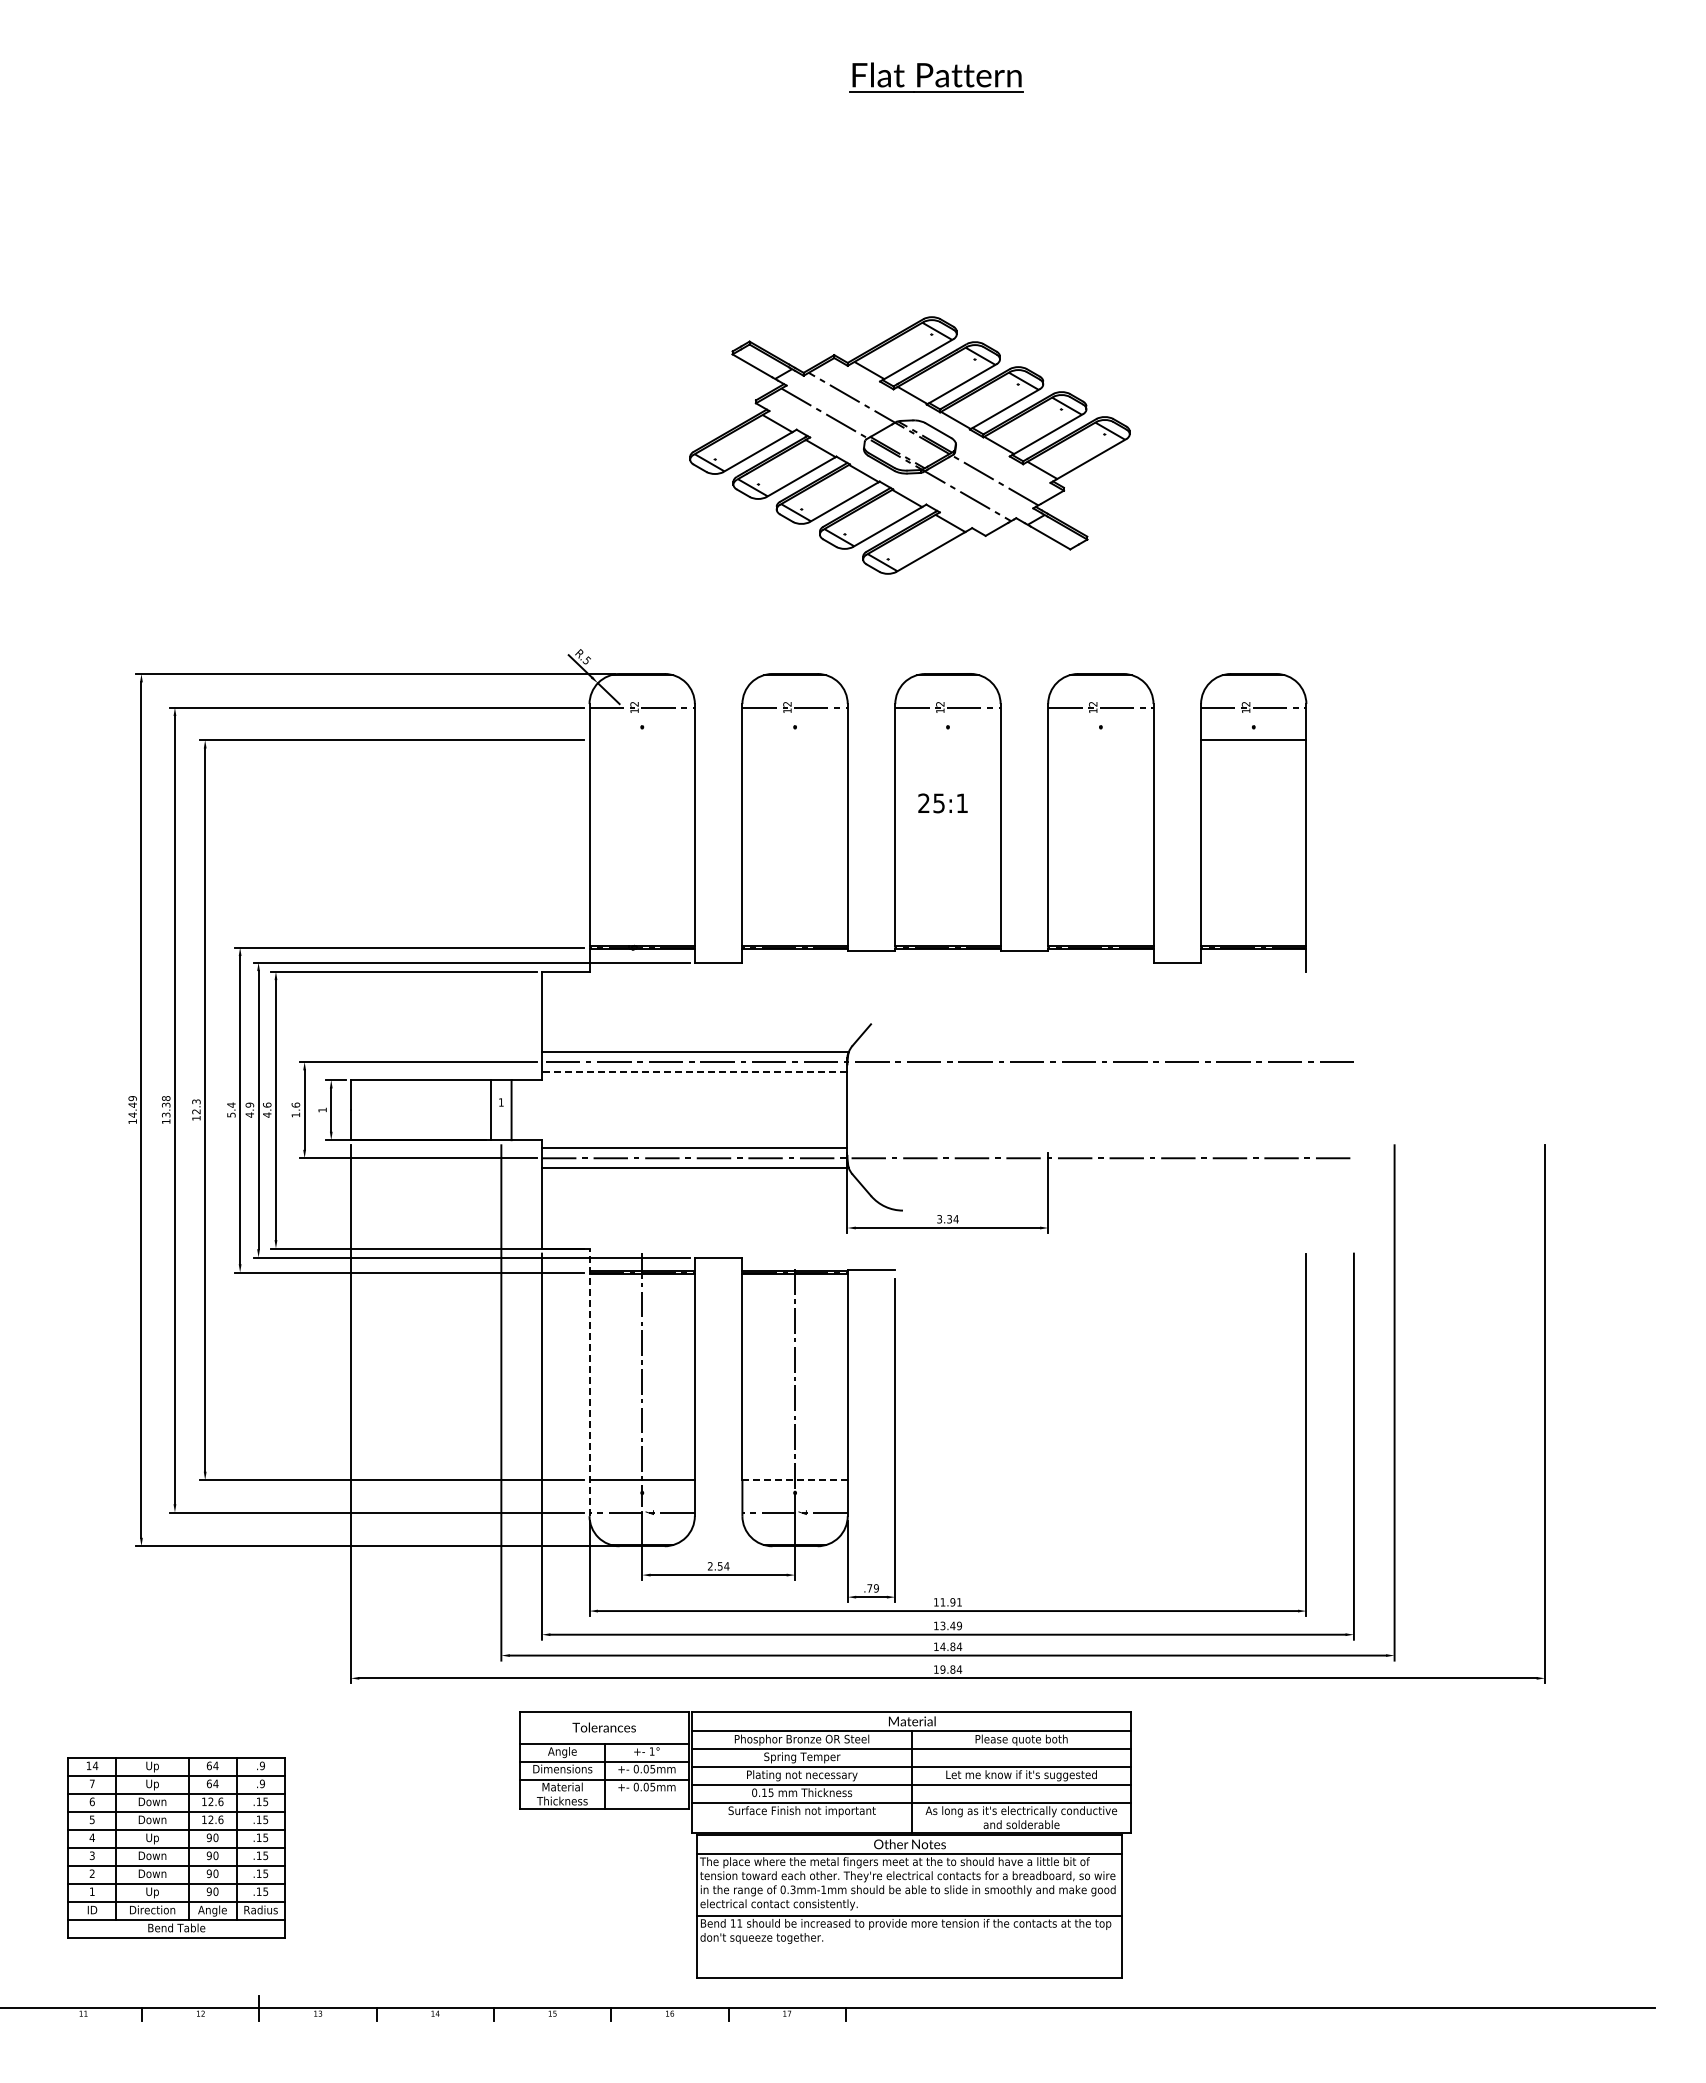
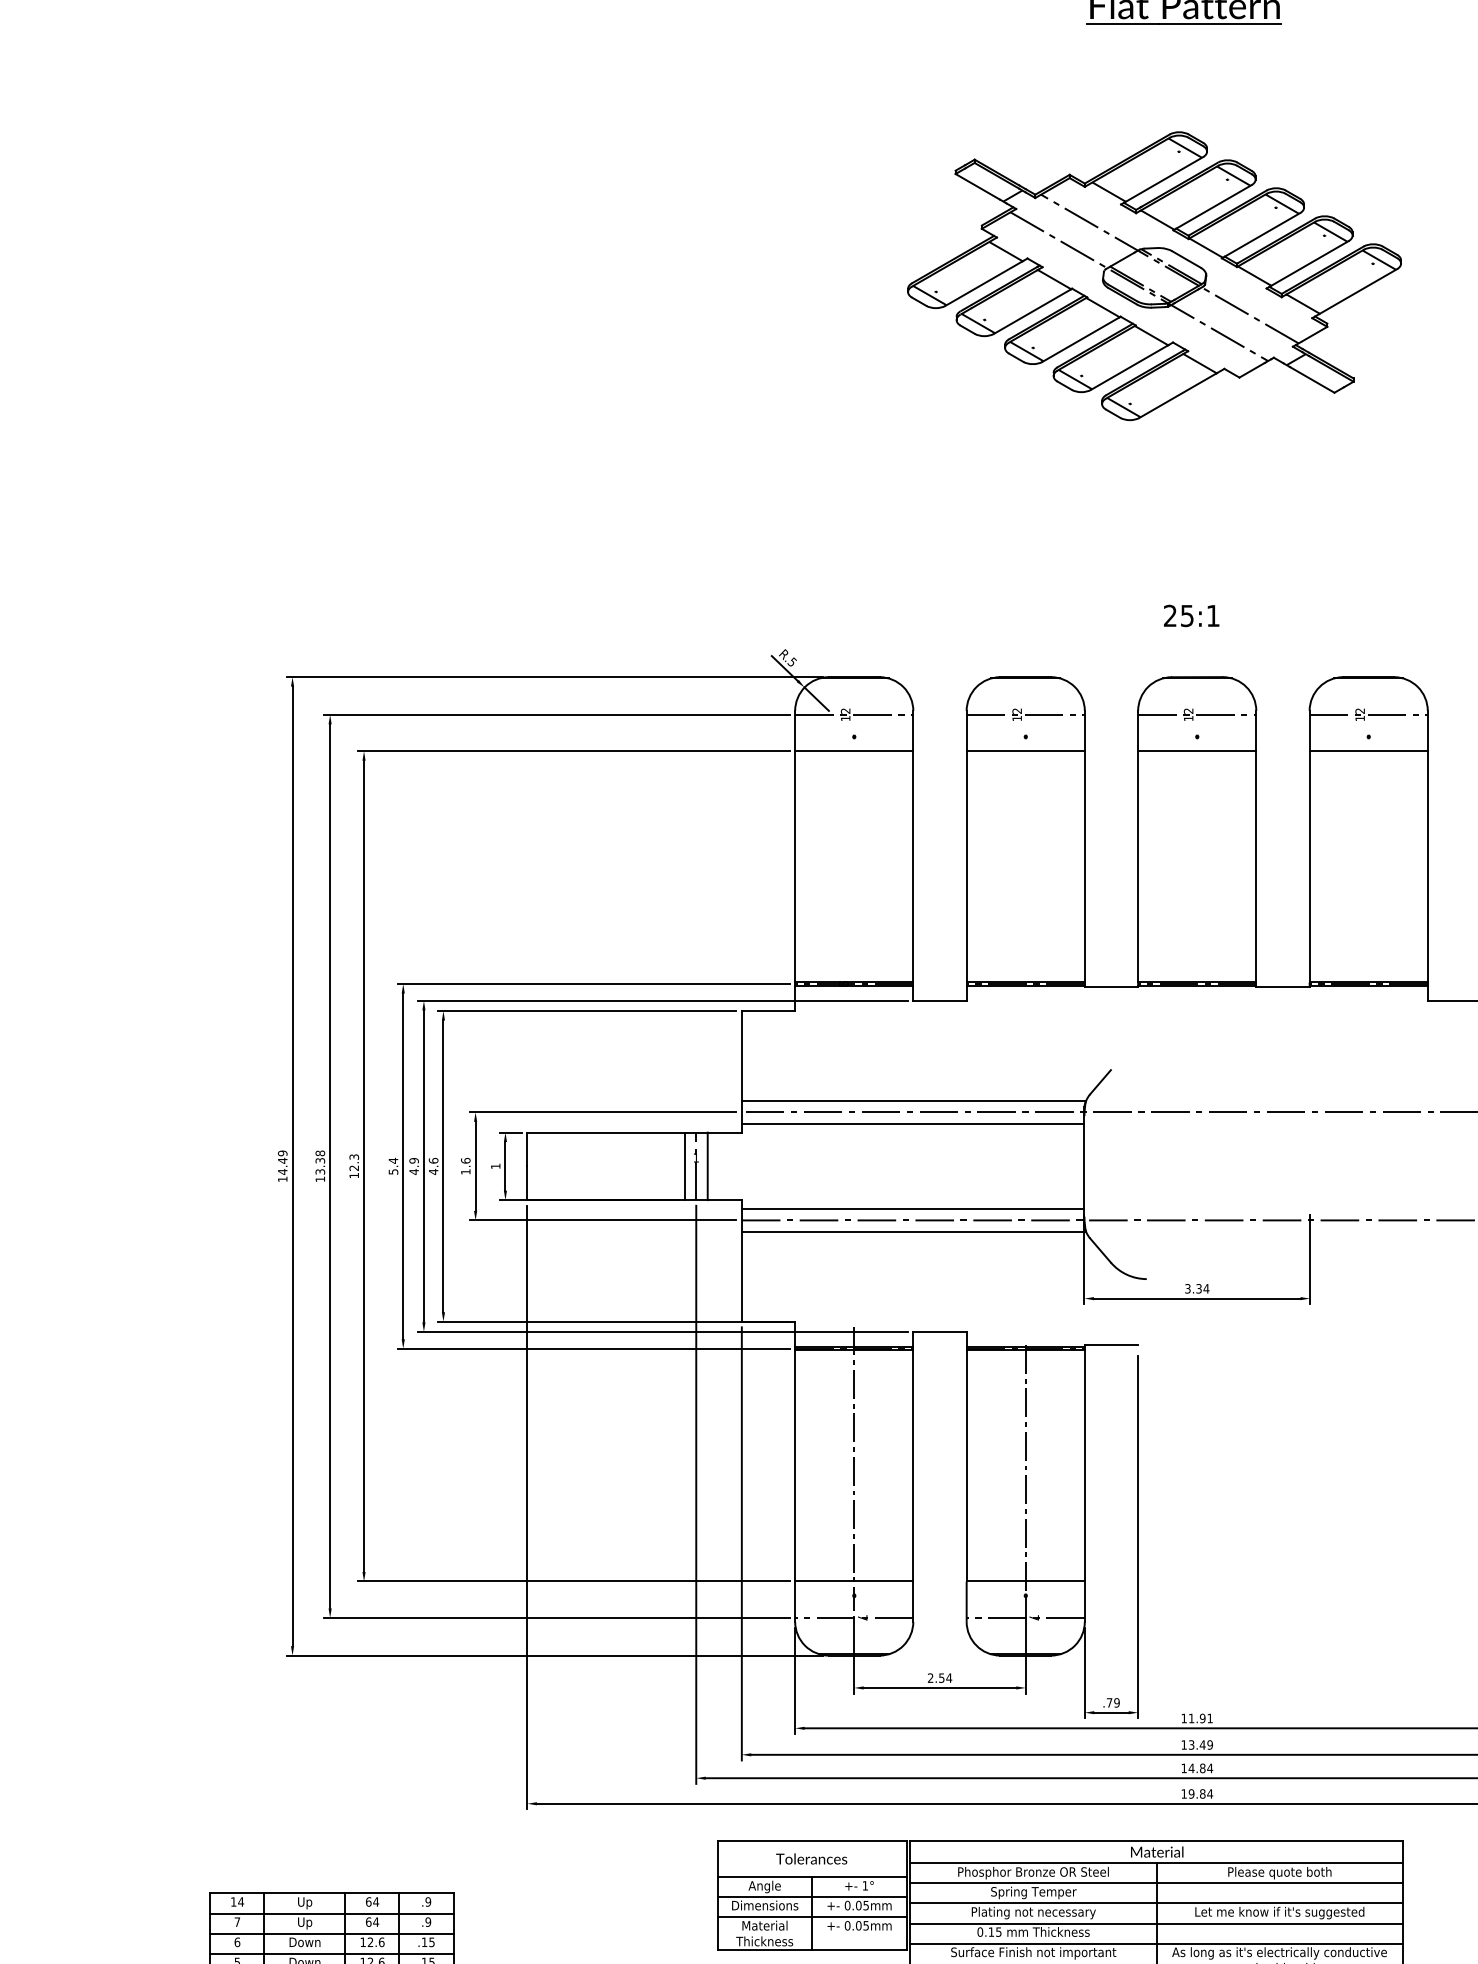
part: (909, 445) -> (1154, 276), moved
line: (641, 740) -> (853, 751), added
line: (794, 740) -> (1025, 751), added
line: (947, 740) -> (1196, 751), added
line: (1100, 740) -> (1368, 751), added
text: (942, 803) -> (1191, 616), moved
line: (694, 1072) -> (912, 1124), dashed -> solid
line: (501, 1110) -> (696, 1166), added
line: (589, 1382) -> (795, 1471), dashed -> solid
line: (795, 1480) -> (1026, 1581), dashed -> solid

